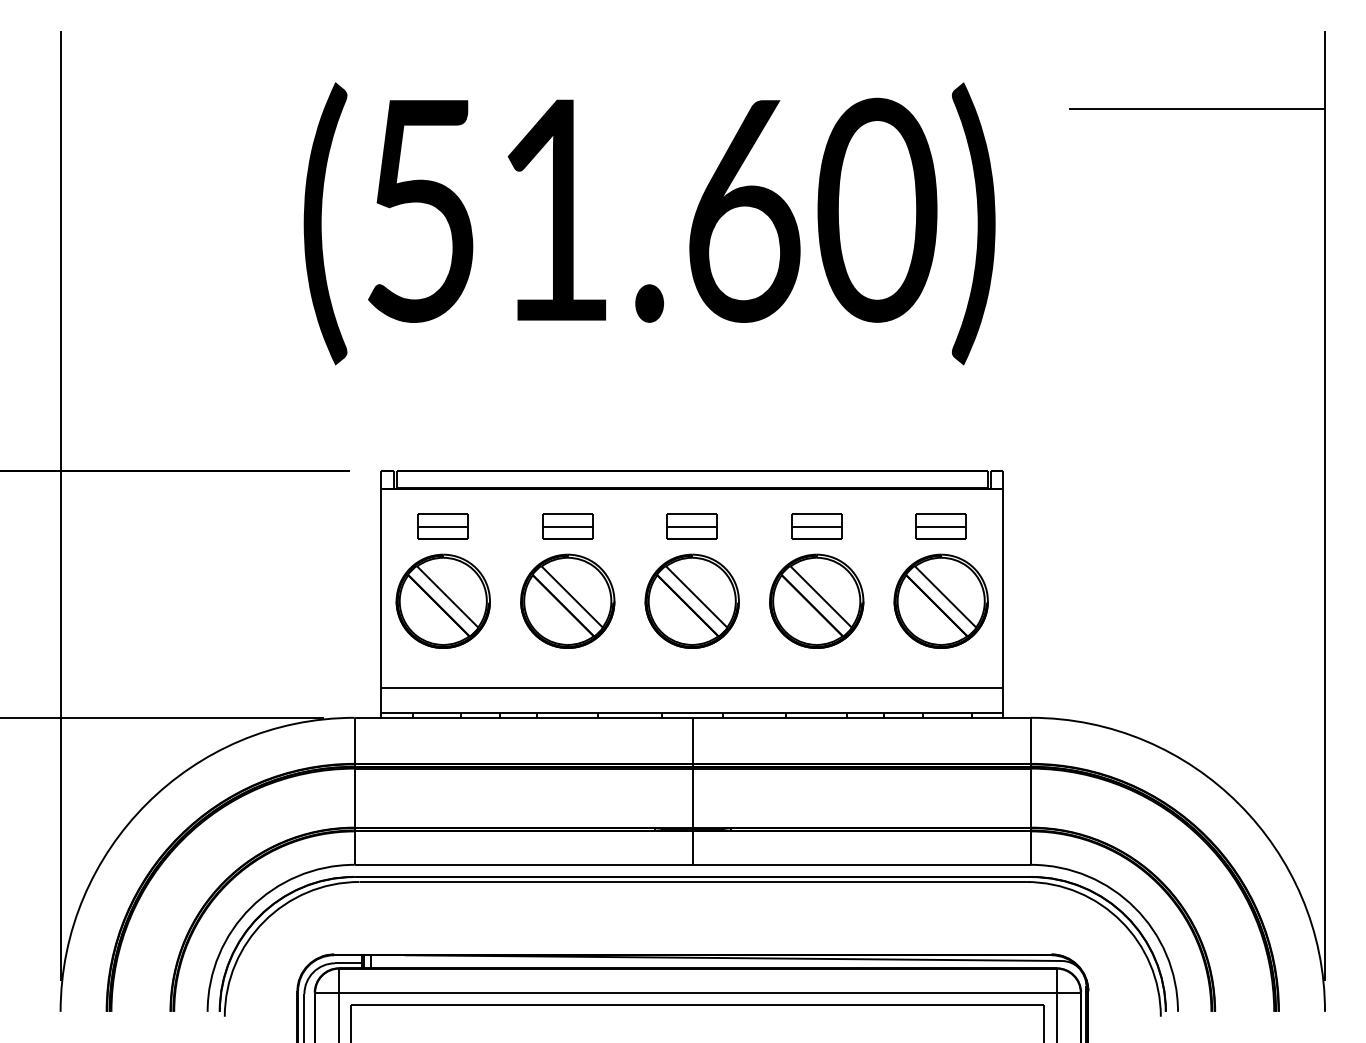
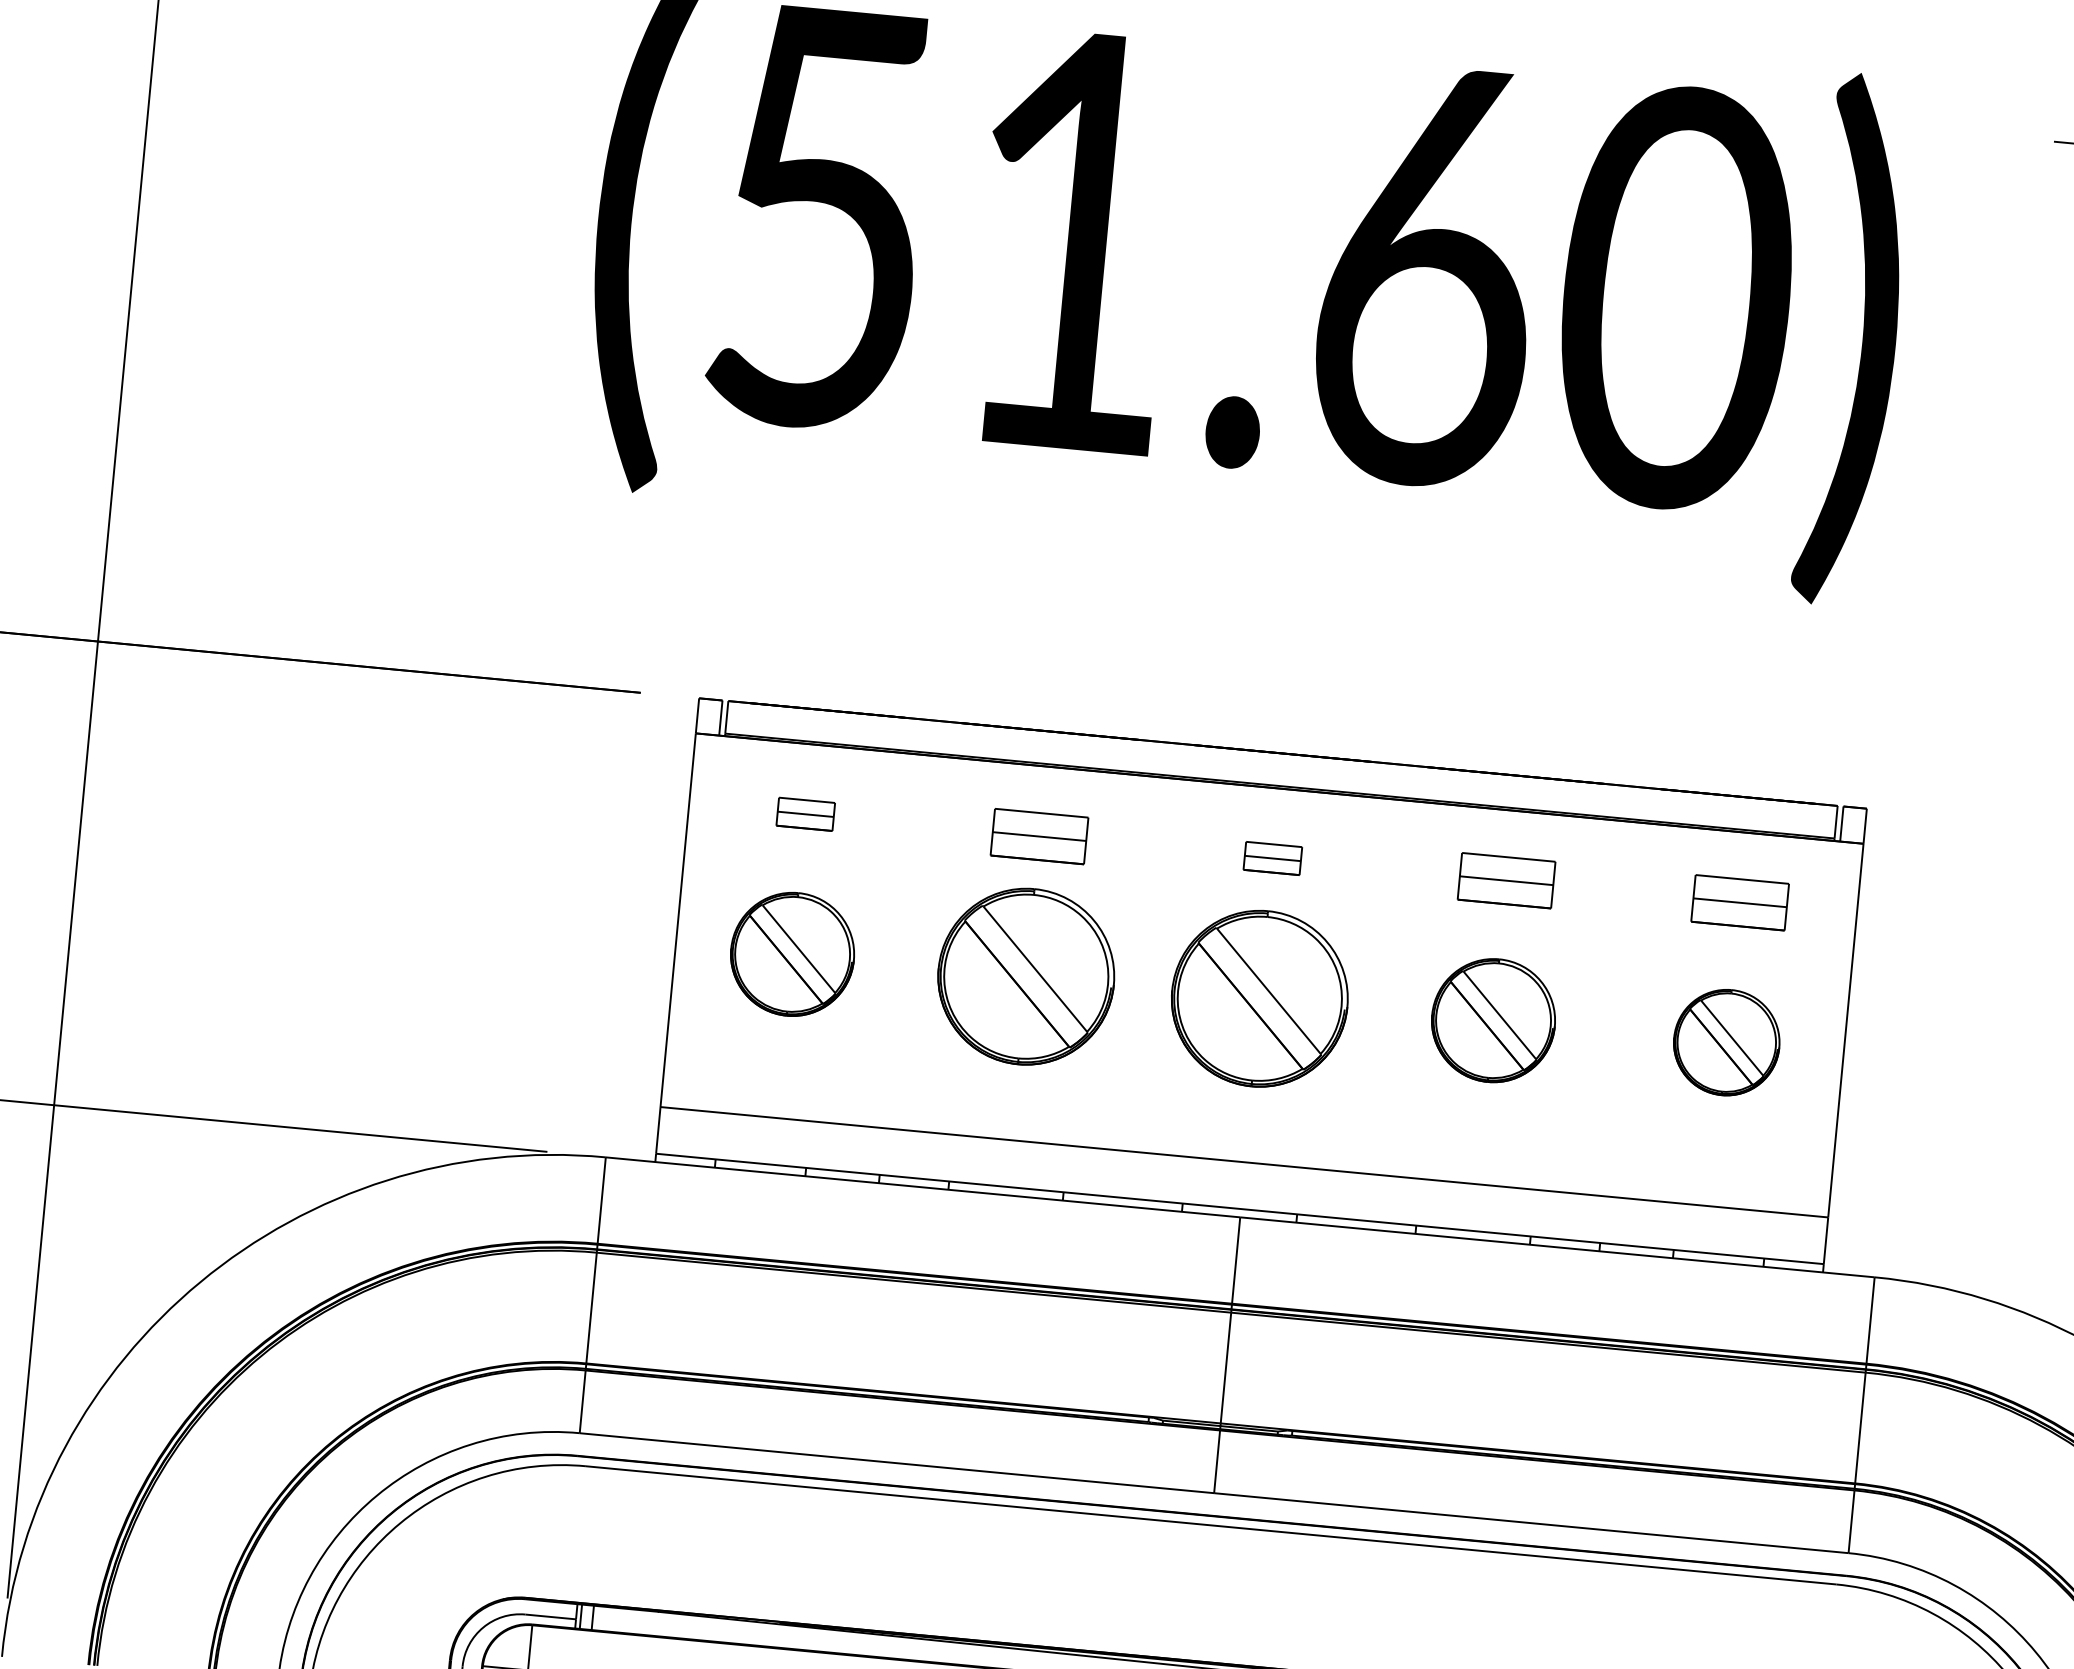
part: (442, 526) -> (804, 814), size x0.6
part: (691, 526) -> (1271, 858), size x0.6
part: (442, 600) -> (791, 952), size x0.7
part: (816, 600) -> (1493, 1019), size x0.7
part: (940, 600) -> (1725, 1041), size x0.6

